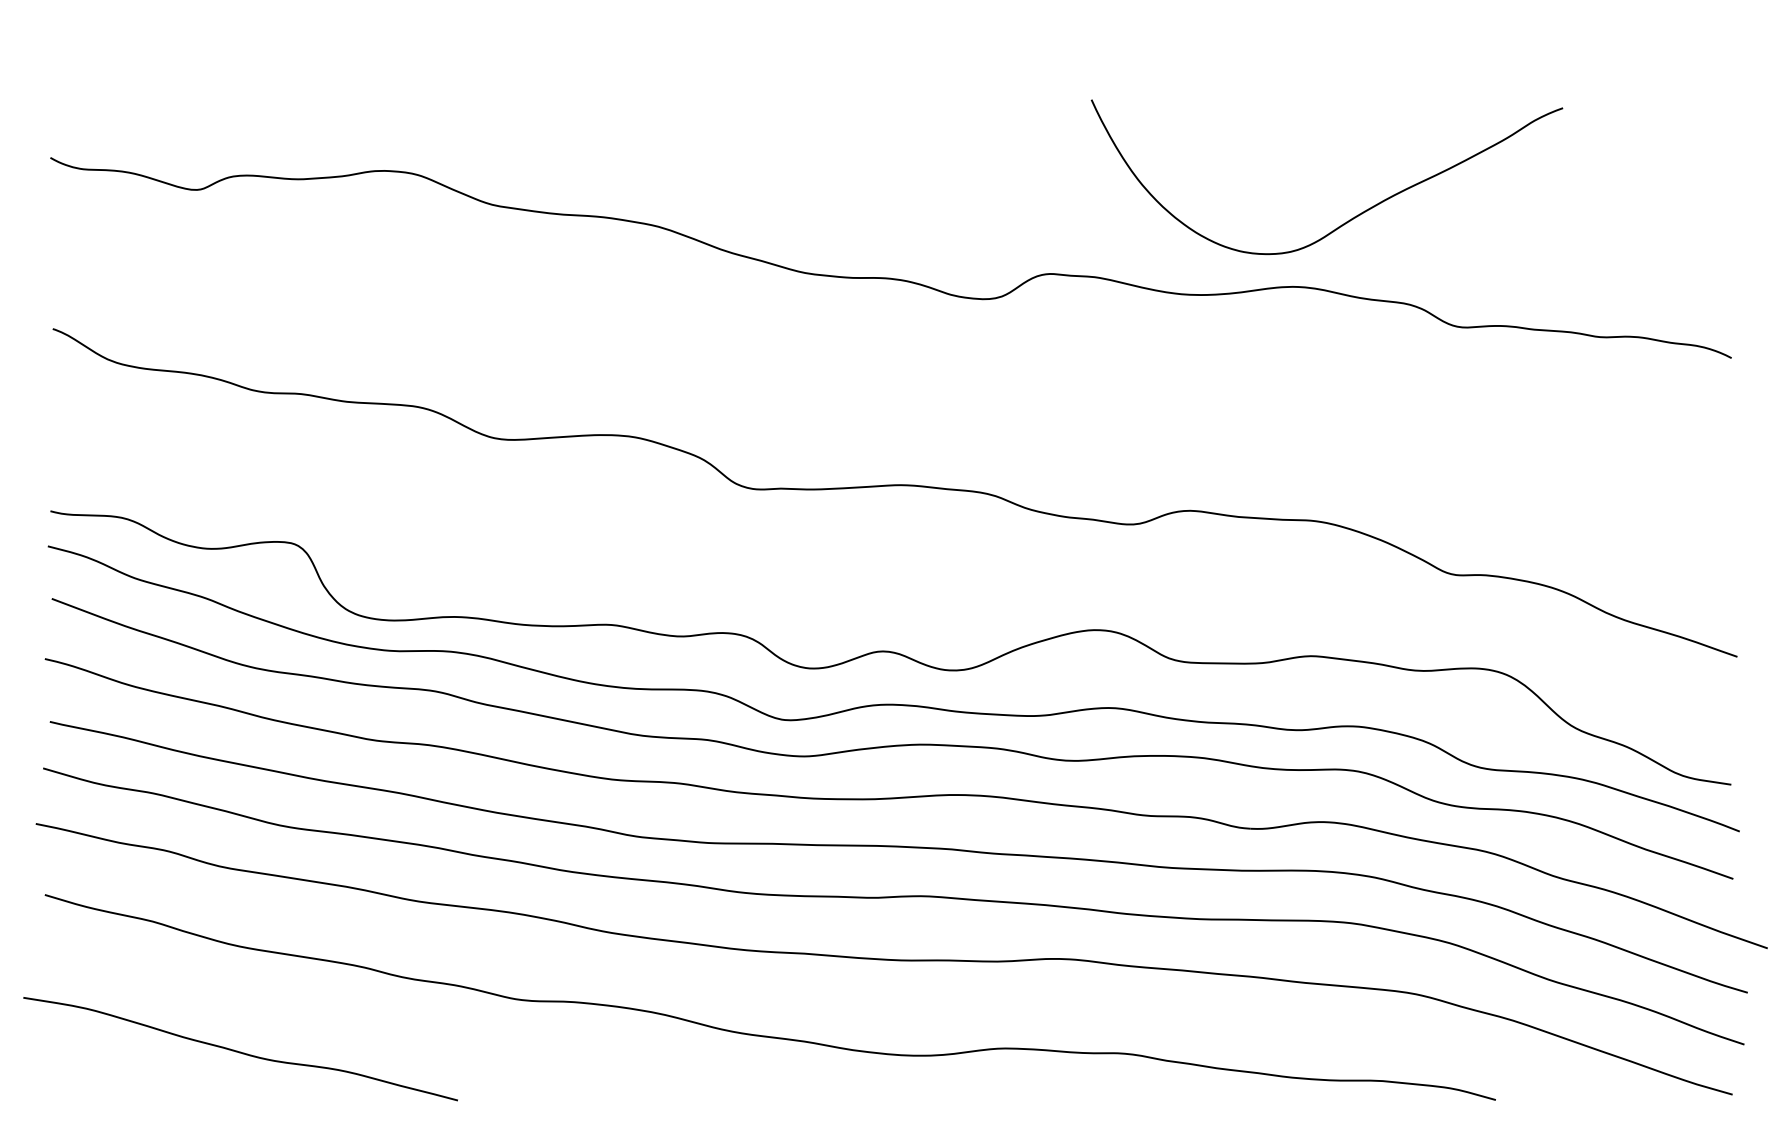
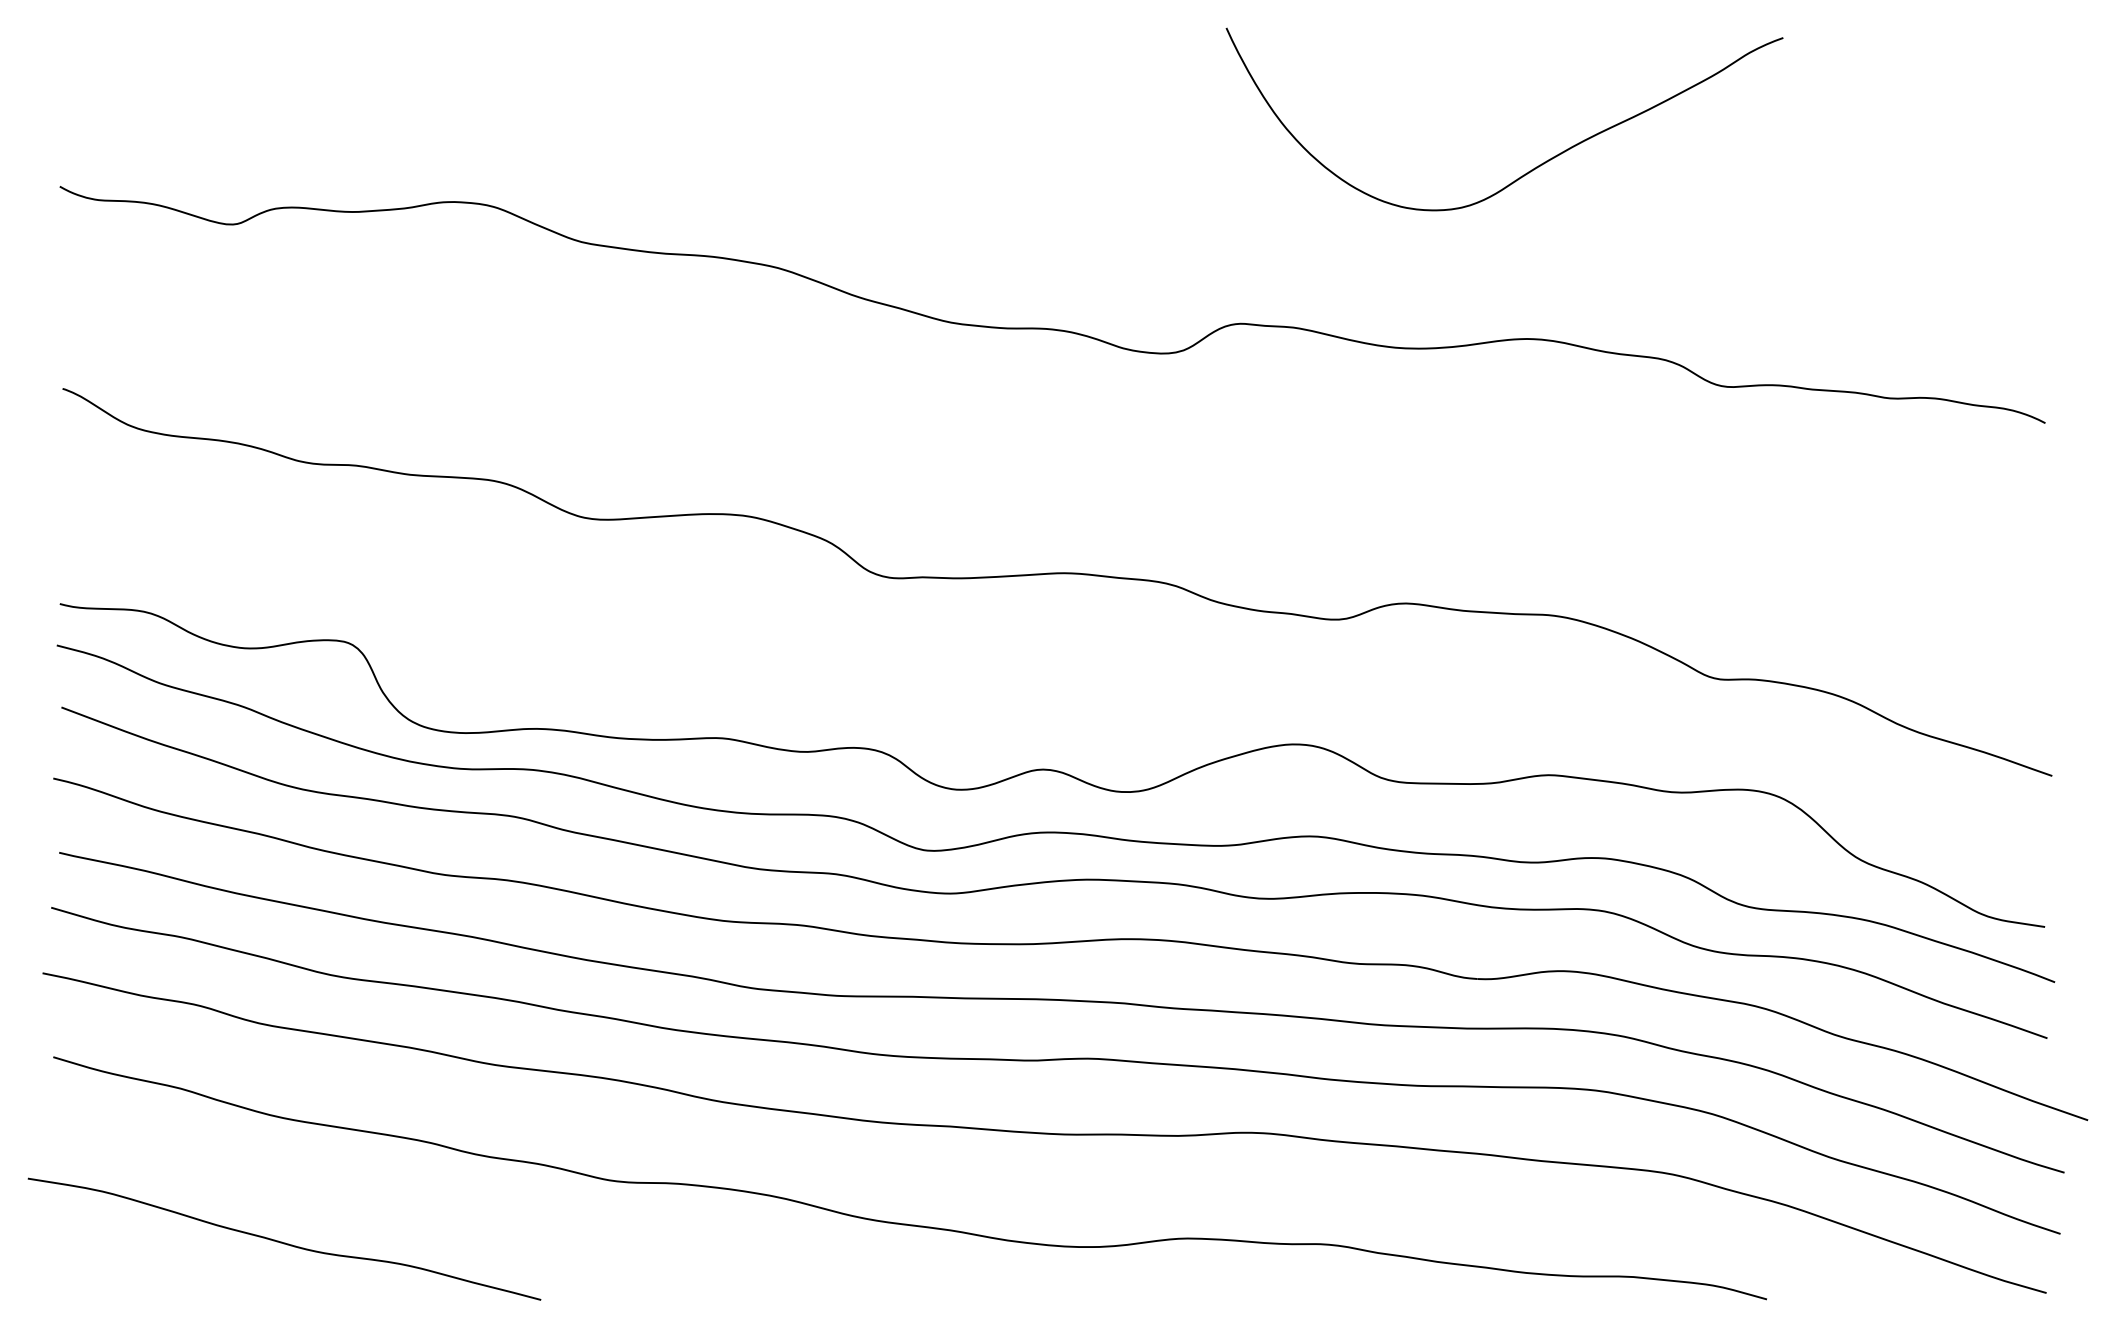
curve: (1352, 217) -> (1534, 167), moved

